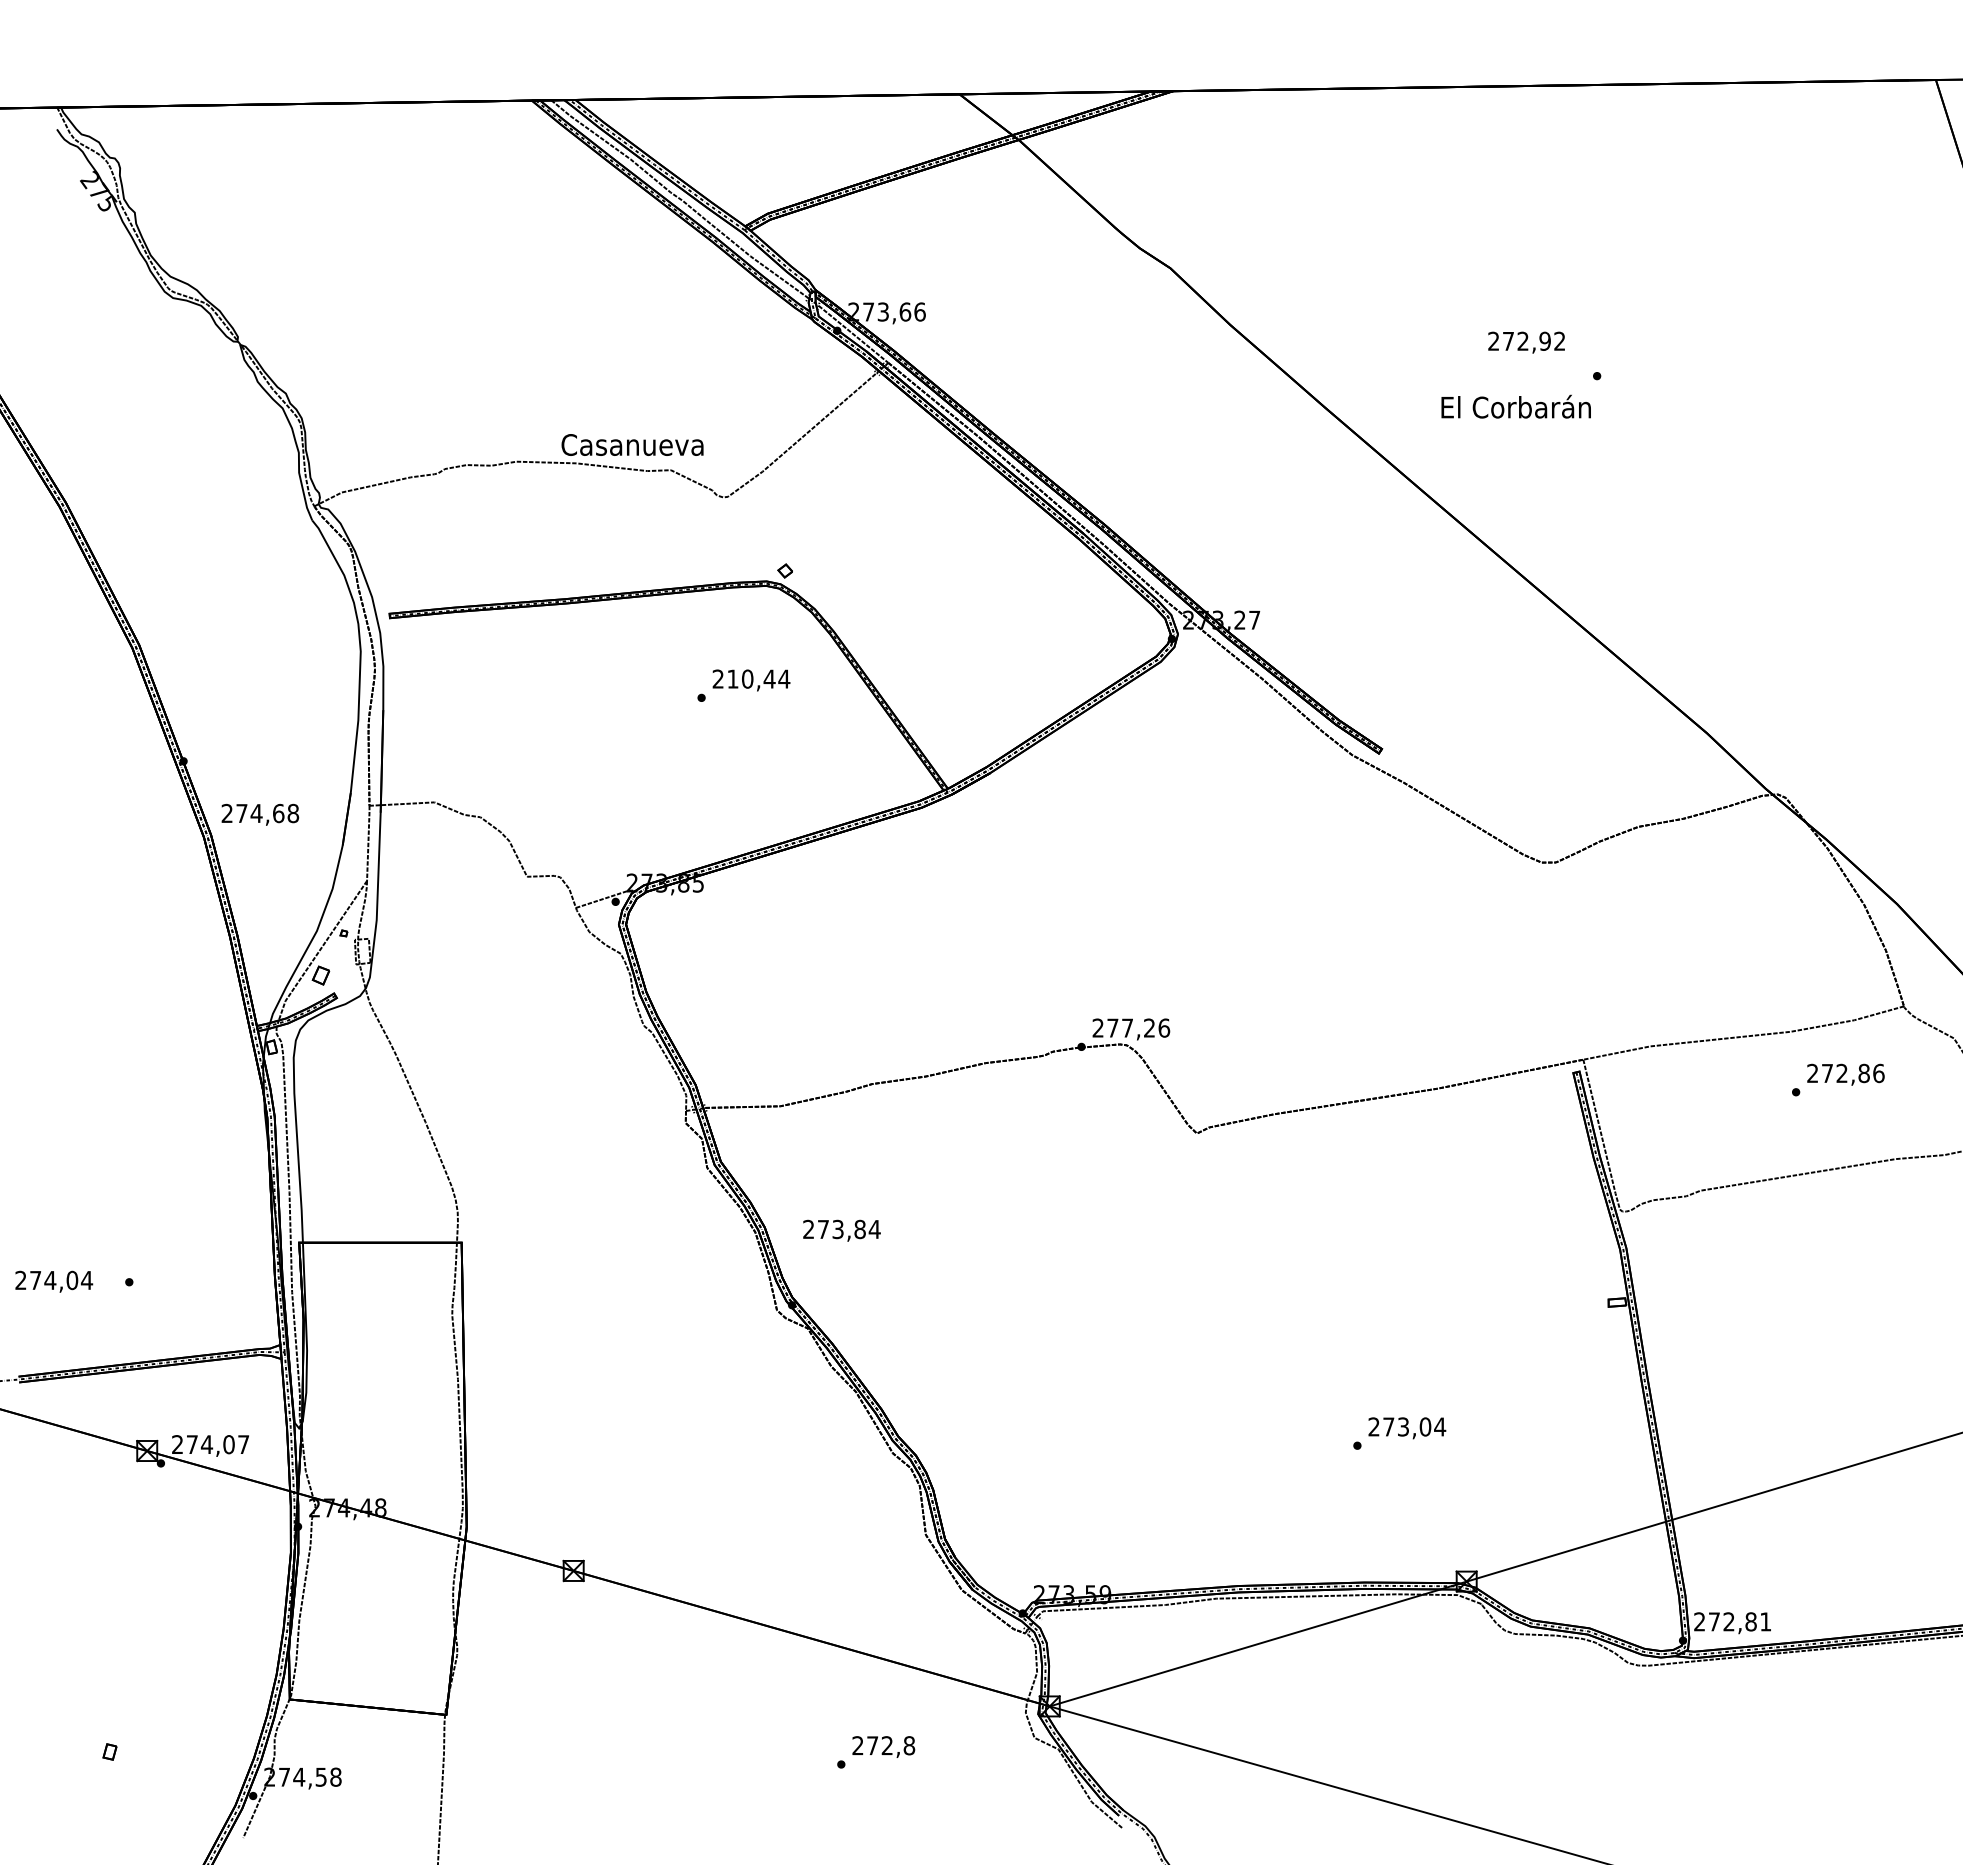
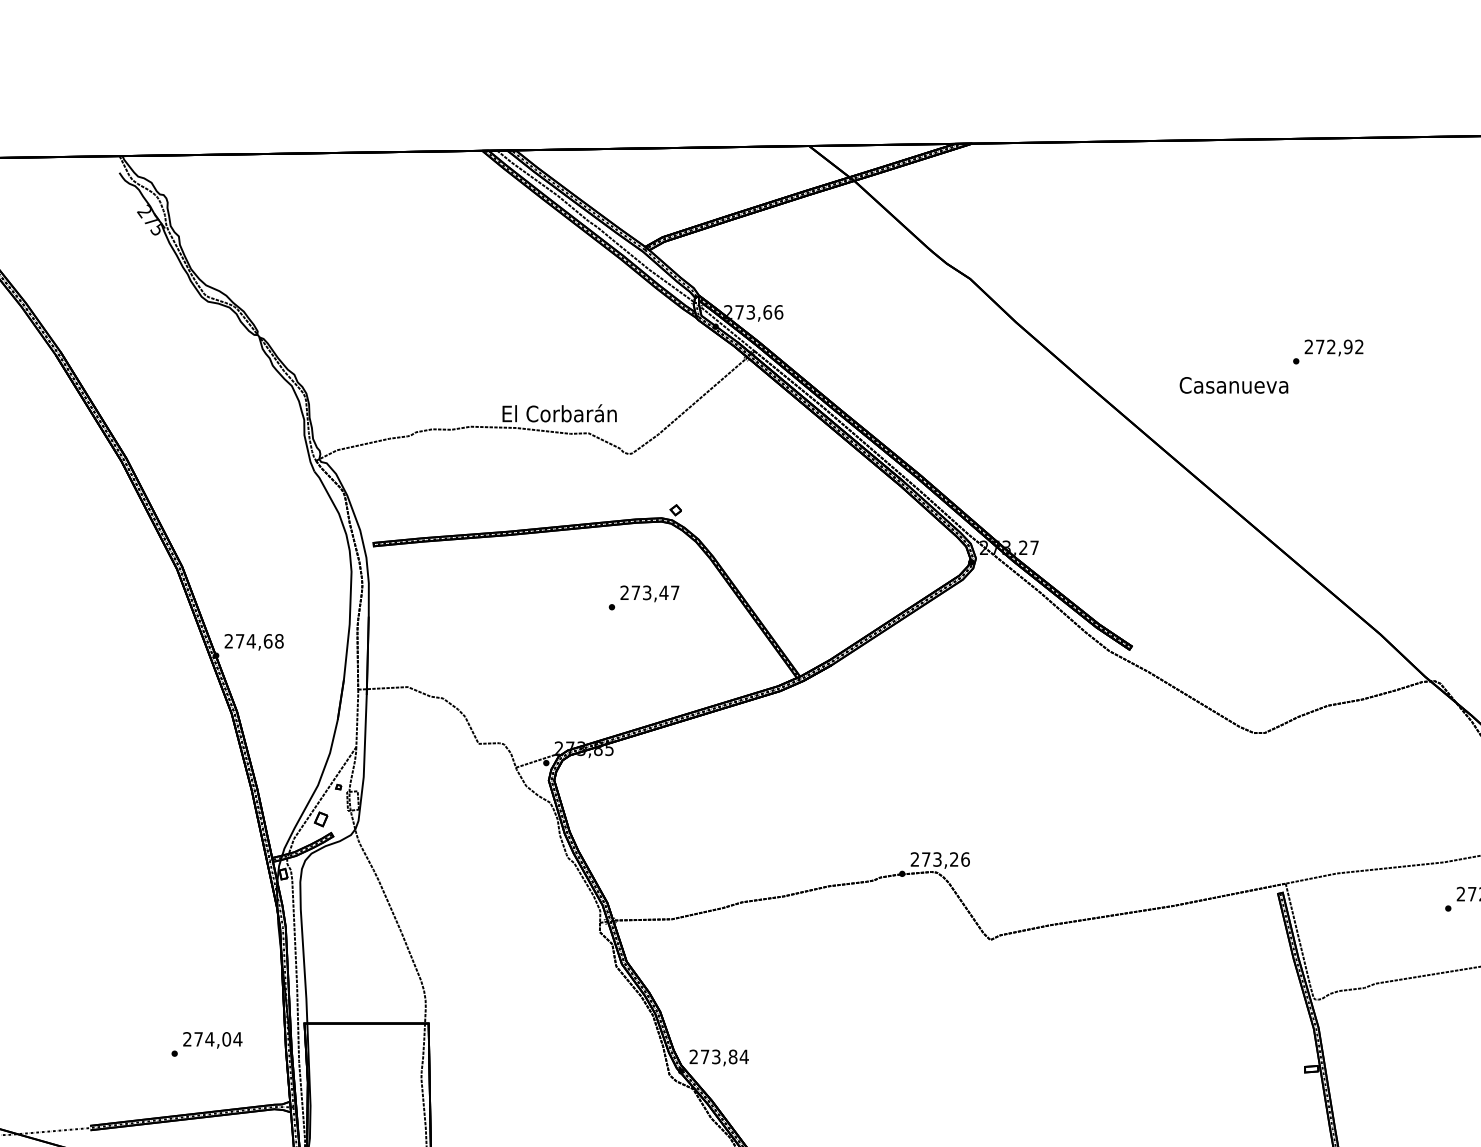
text: (1526, 342) -> (1333, 347), moved
text: (1515, 406) -> (1233, 384), El Corbarán -> Casanueva
text: (632, 443) -> (559, 412), Casanueva -> El Corbarán
text: (758, 678) -> (655, 592), 210,44 -> 273,47
text: (260, 814) -> (254, 642), moved
text: (1127, 1027) -> (937, 859), 277,26 -> 273,26
text: (841, 1230) -> (718, 1057), moved
text: (54, 1281) -> (213, 1040), moved

